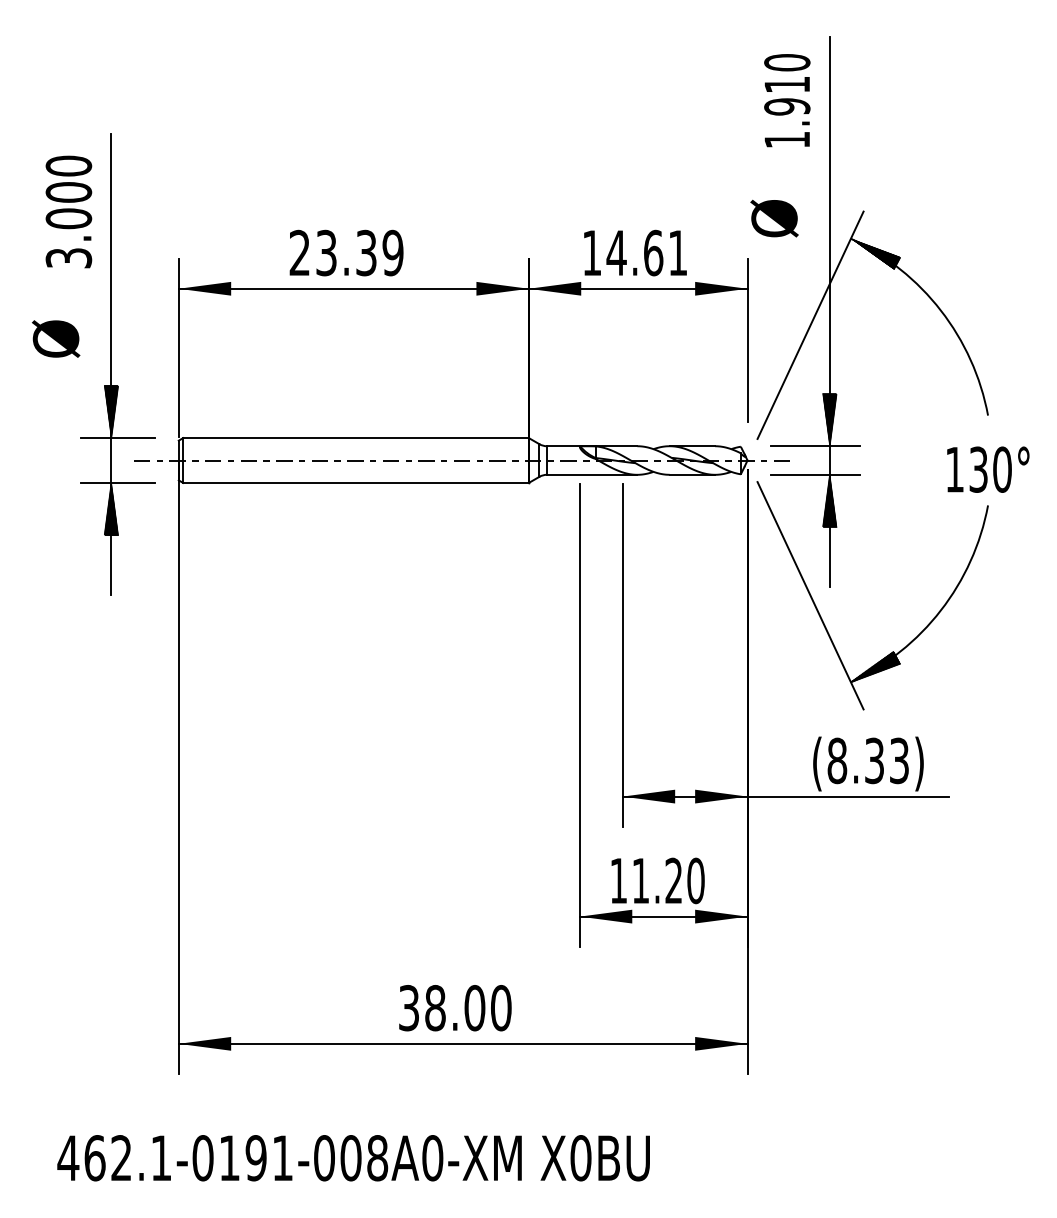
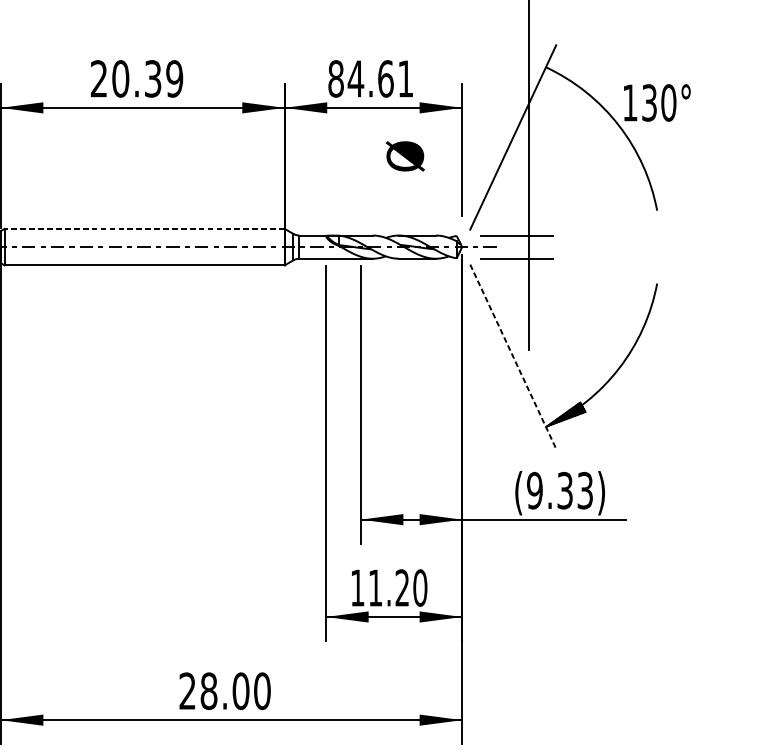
text: (774, 218) -> (405, 156), moved
text: (326, 252) -> (120, 78), 23.39 -> 20.39
text: (591, 252) -> (335, 78), 14.61 -> 84.61
hatch: (875, 253) -> (565, 79), removed
hatch: (829, 419) -> (528, 213), removed
line: (356, 438) -> (145, 229), solid -> dashed
text: (988, 469) -> (657, 102), moved
hatch: (829, 500) -> (528, 279), removed
line: (810, 596) -> (513, 357), solid -> dashed
text: (837, 760) -> (535, 490), (8.33) -> (9.33)
text: (408, 1008) -> (187, 691), 38.00 -> 28.00

